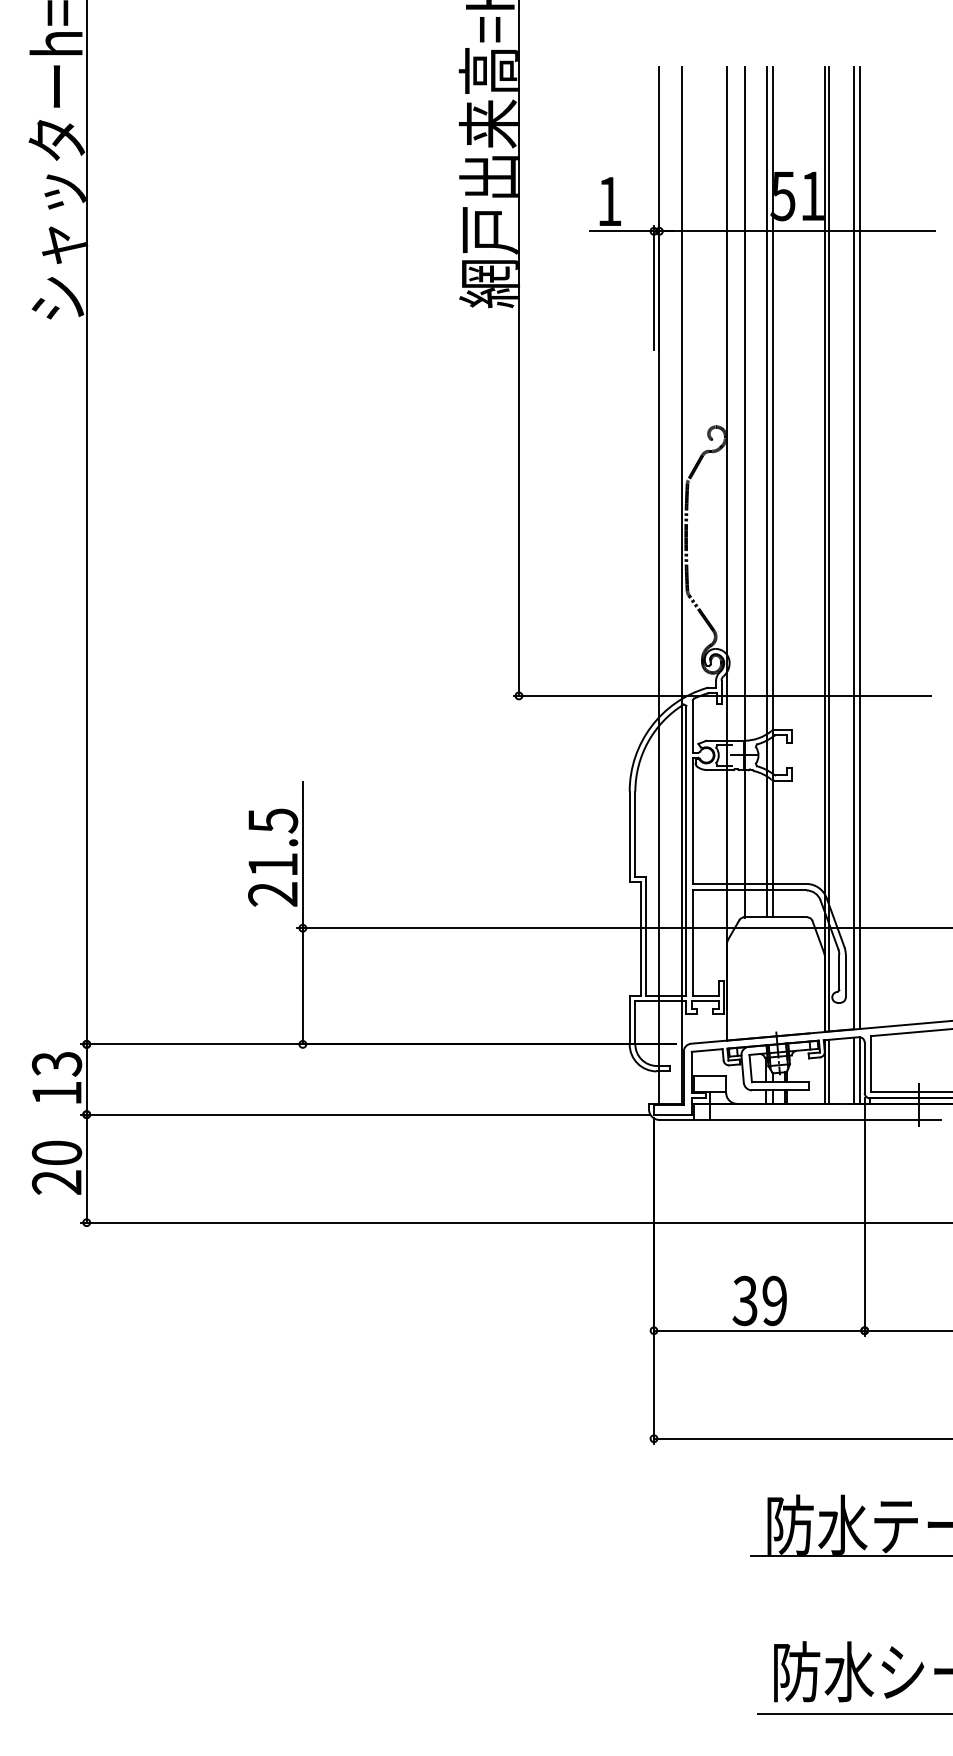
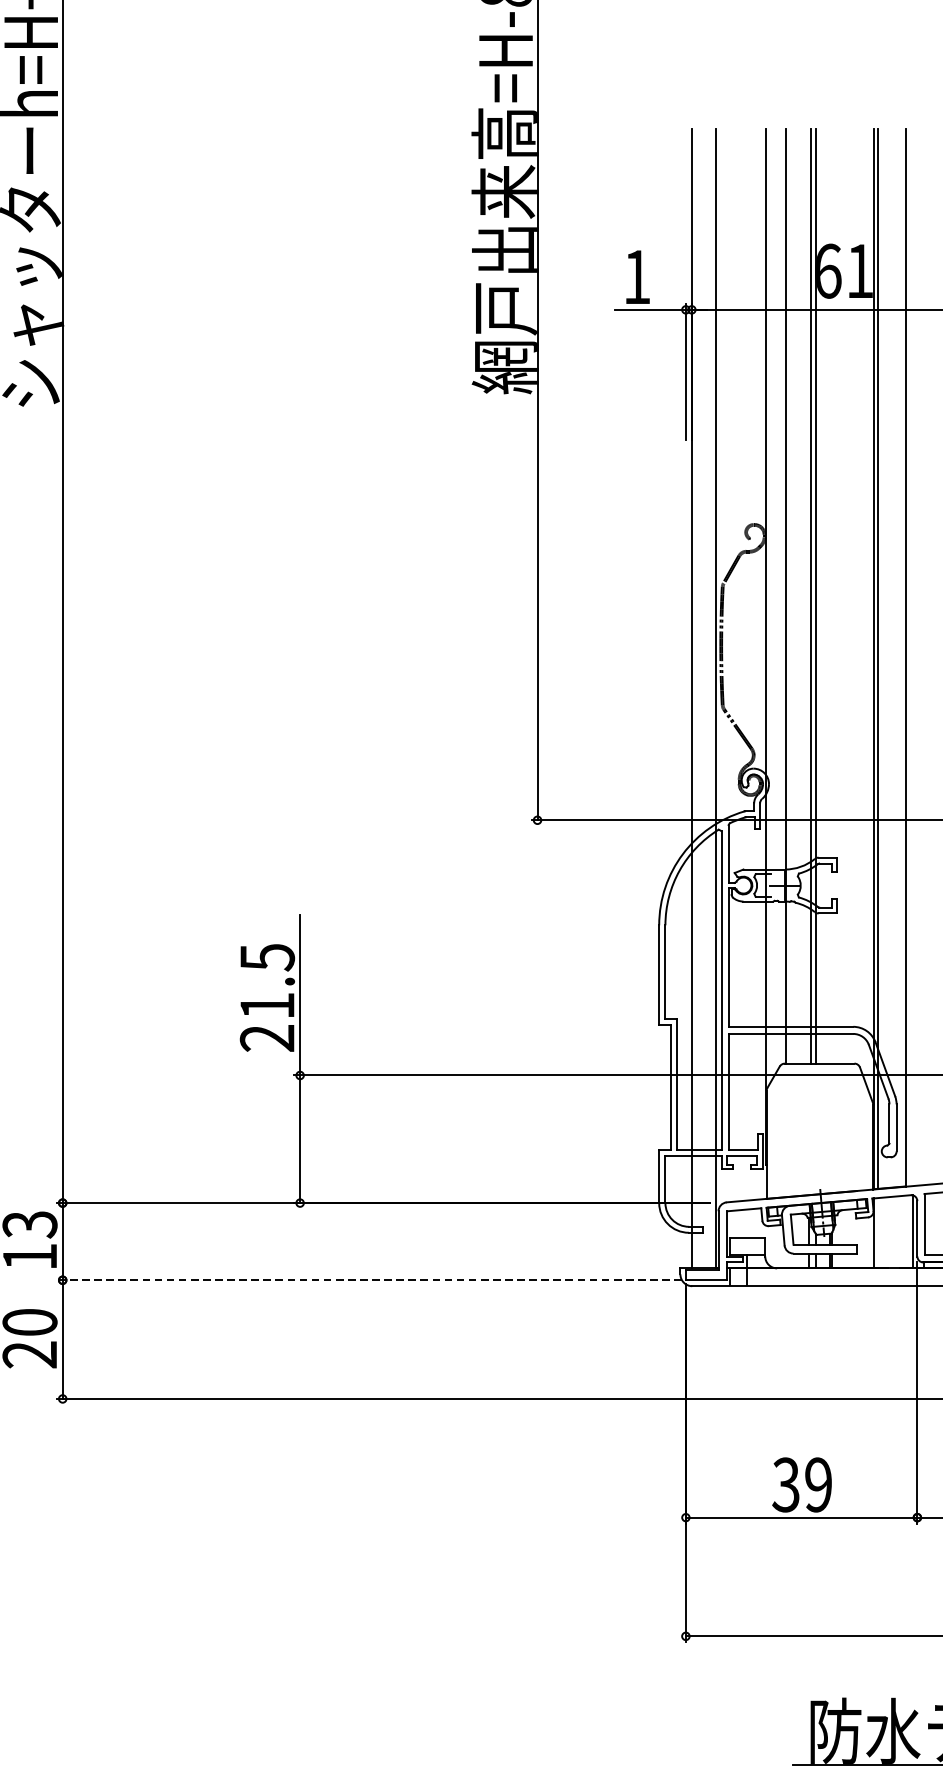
text: (782, 196) -> (827, 271), 51 -> 61
line: (860, 547) -> (912, 657), removed
line: (853, 1070) -> (905, 1231), removed
line: (828, 1071) -> (877, 1232), removed
line: (365, 1114) -> (368, 1280), solid -> dashed

